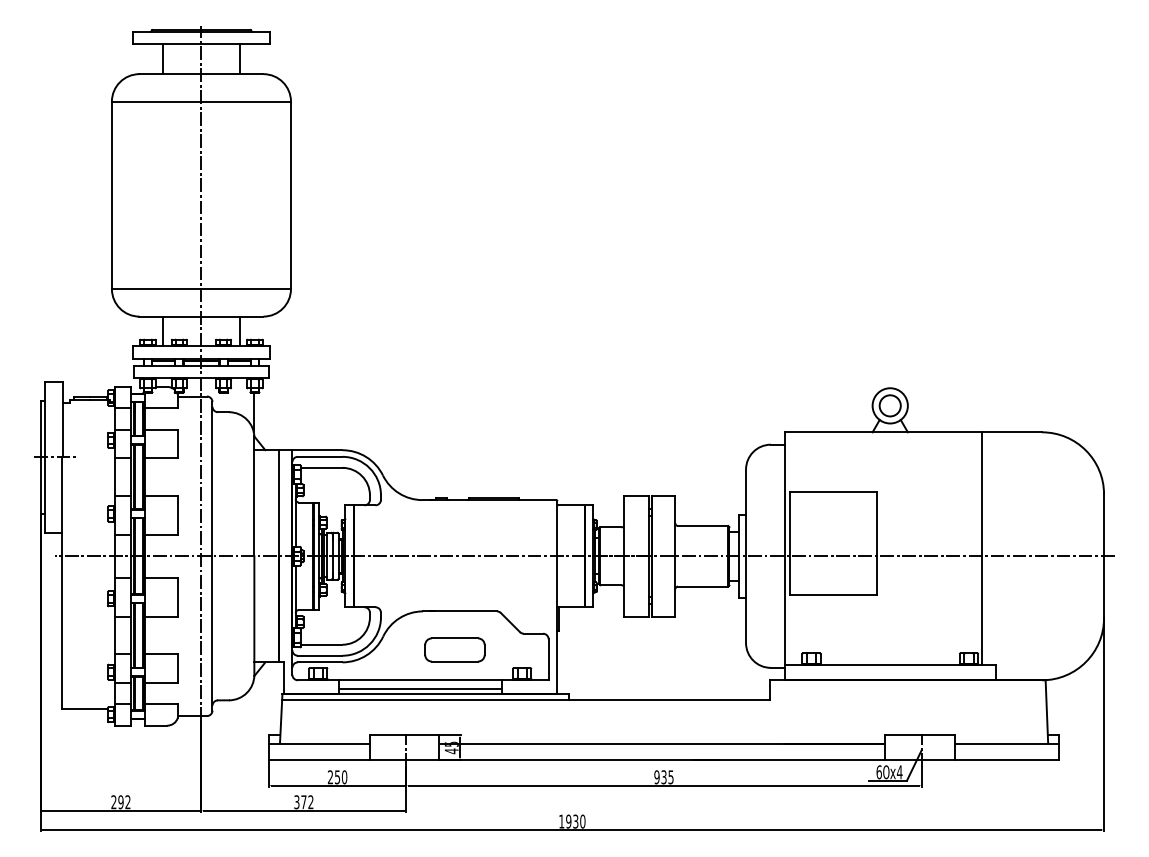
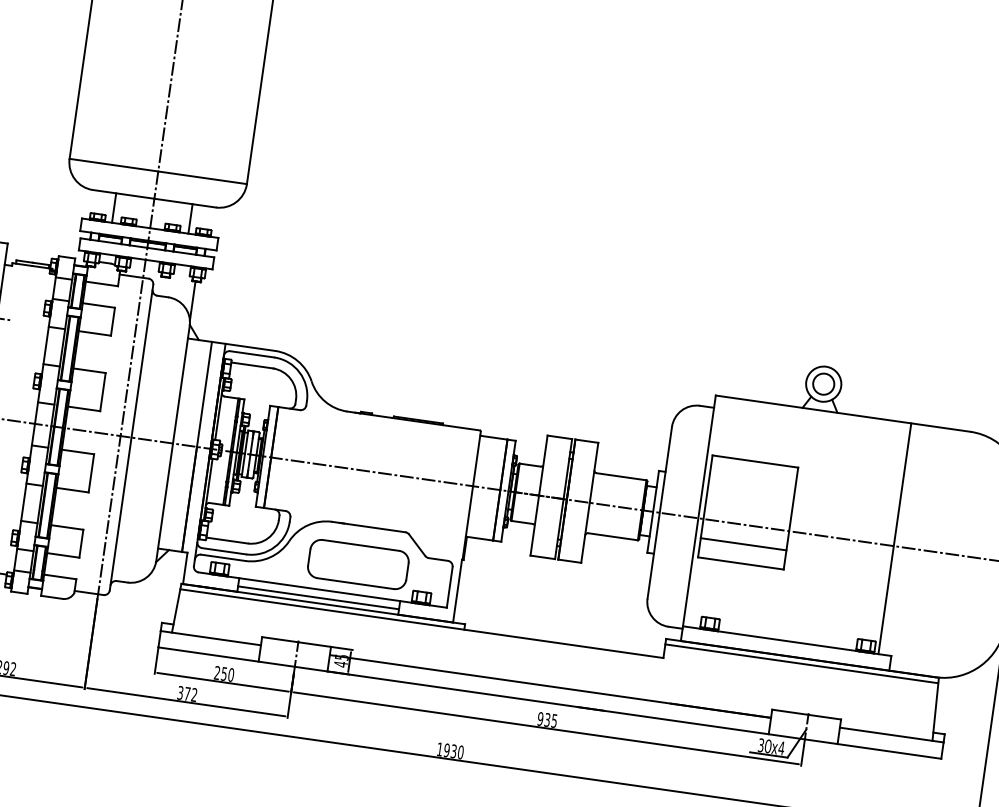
line: (833, 575) -> (743, 544), added
part: (454, 649) -> (358, 563), size x1.67
line: (907, 685) -> (801, 663), added
text: (878, 772) -> (760, 745), 6 -> 3

